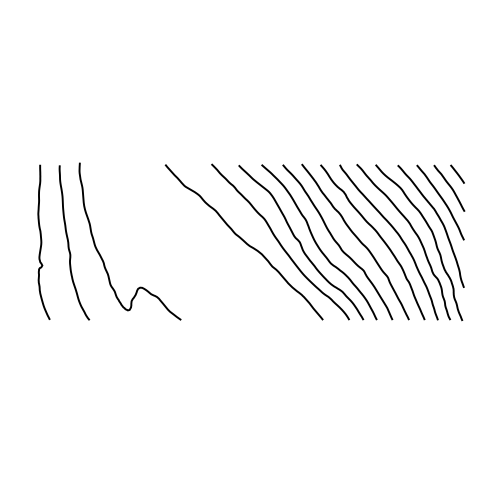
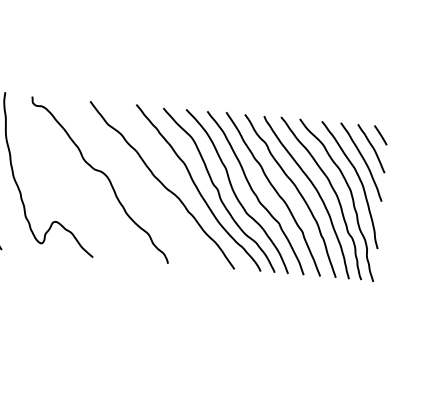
curve: (185, 237) -> (104, 175), added

